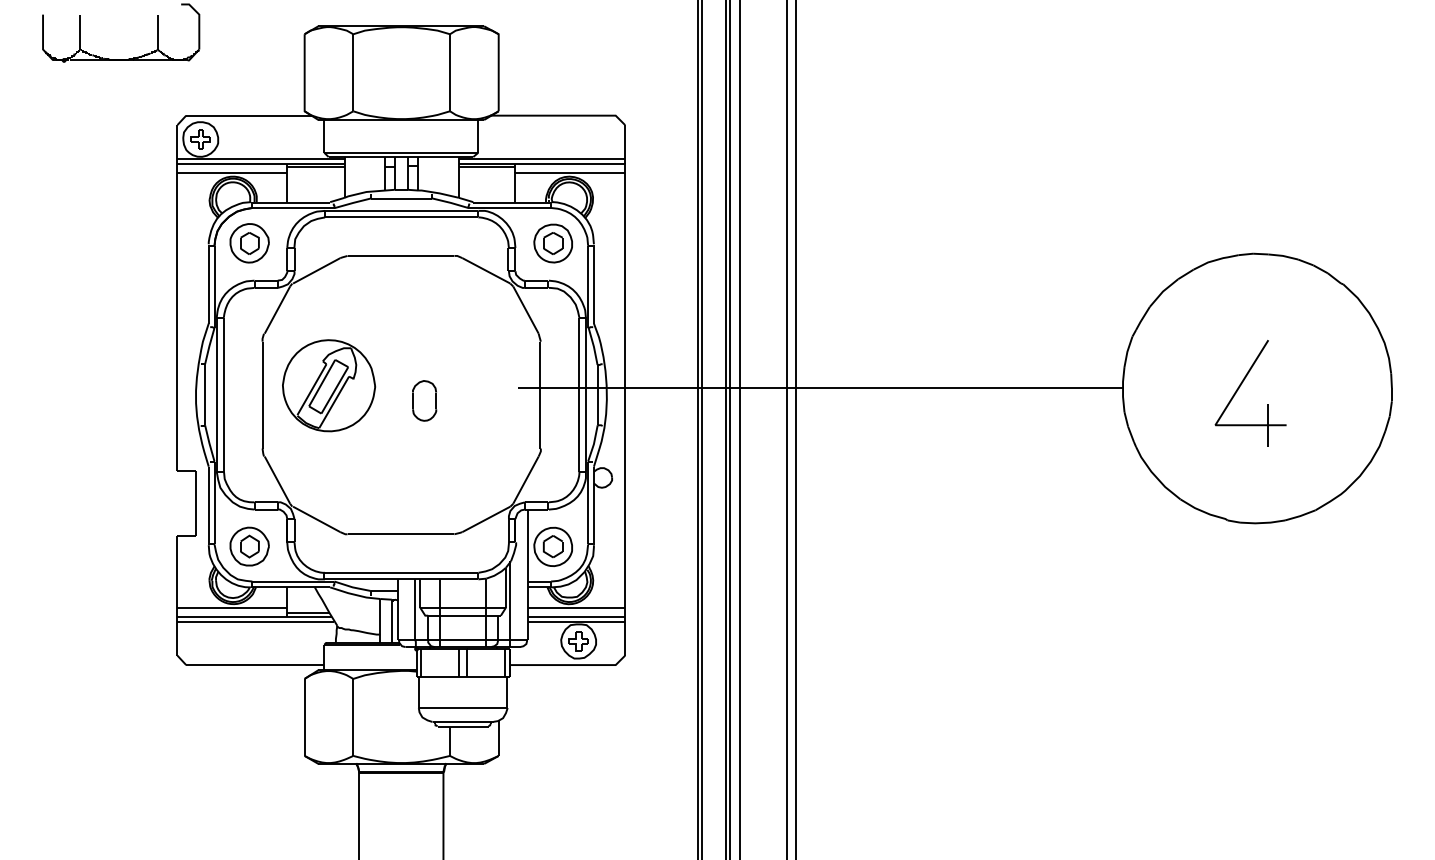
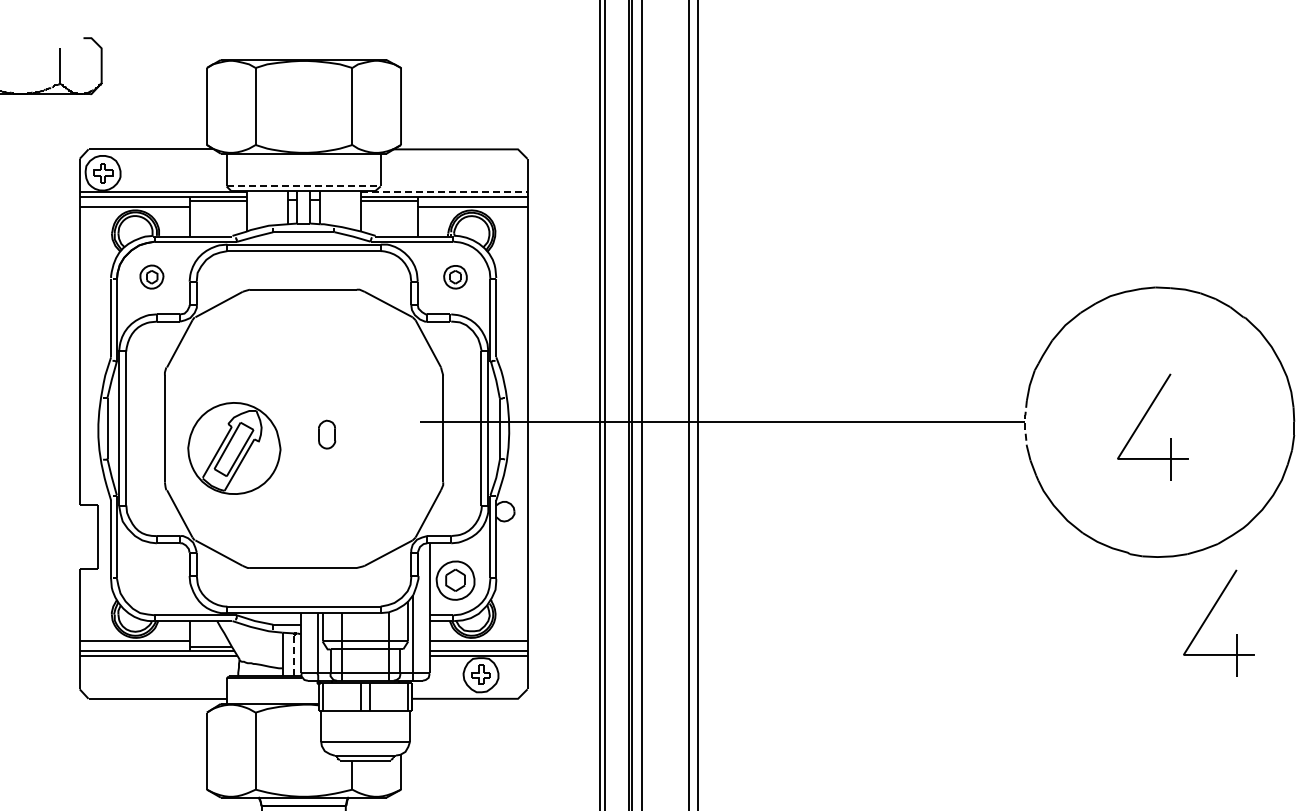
line: (401, 152) -> (303, 186), solid -> dashed
line: (542, 158) -> (444, 192), solid -> dashed
part: (249, 243) -> (151, 277), size x0.6
part: (552, 243) -> (454, 277), size x0.6
part: (329, 385) -> (234, 448), moved
line: (1123, 390) -> (1025, 424), solid -> dashed
part: (424, 400) -> (326, 434), size x0.7
part: (249, 546) -> (151, 580), removed
part: (1307, 581) -> (1209, 615), added
line: (391, 621) -> (293, 655), solid -> dashed

